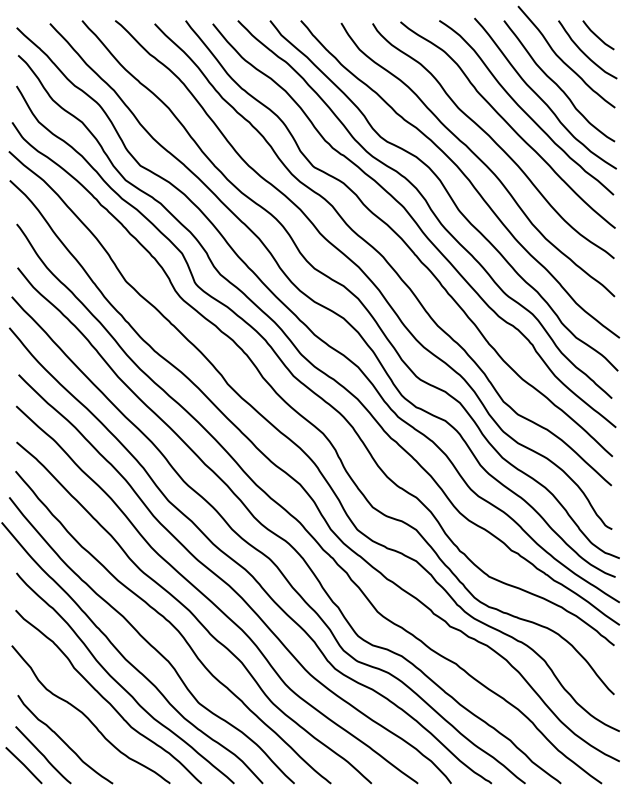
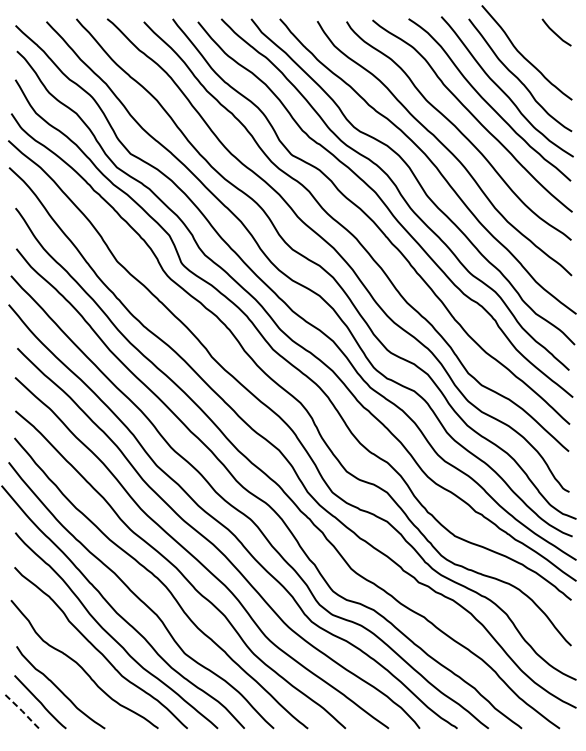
curve: (584, 52) -> (543, 48), removed
line: (24, 765) -> (22, 711), solid -> dashed

